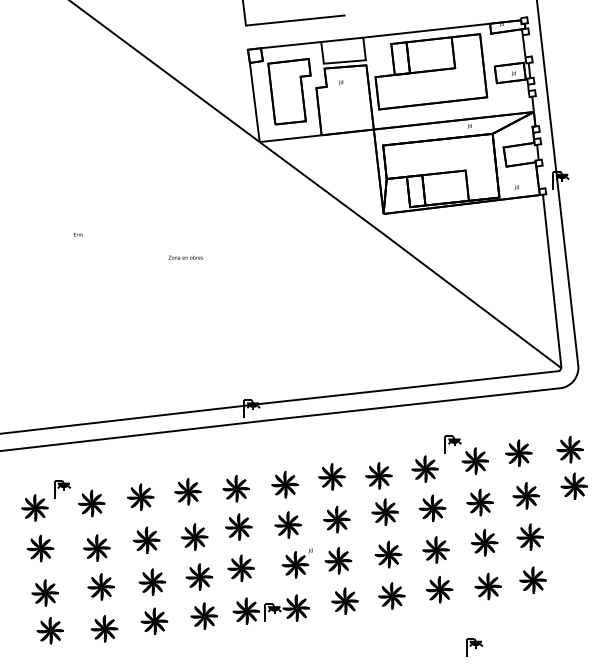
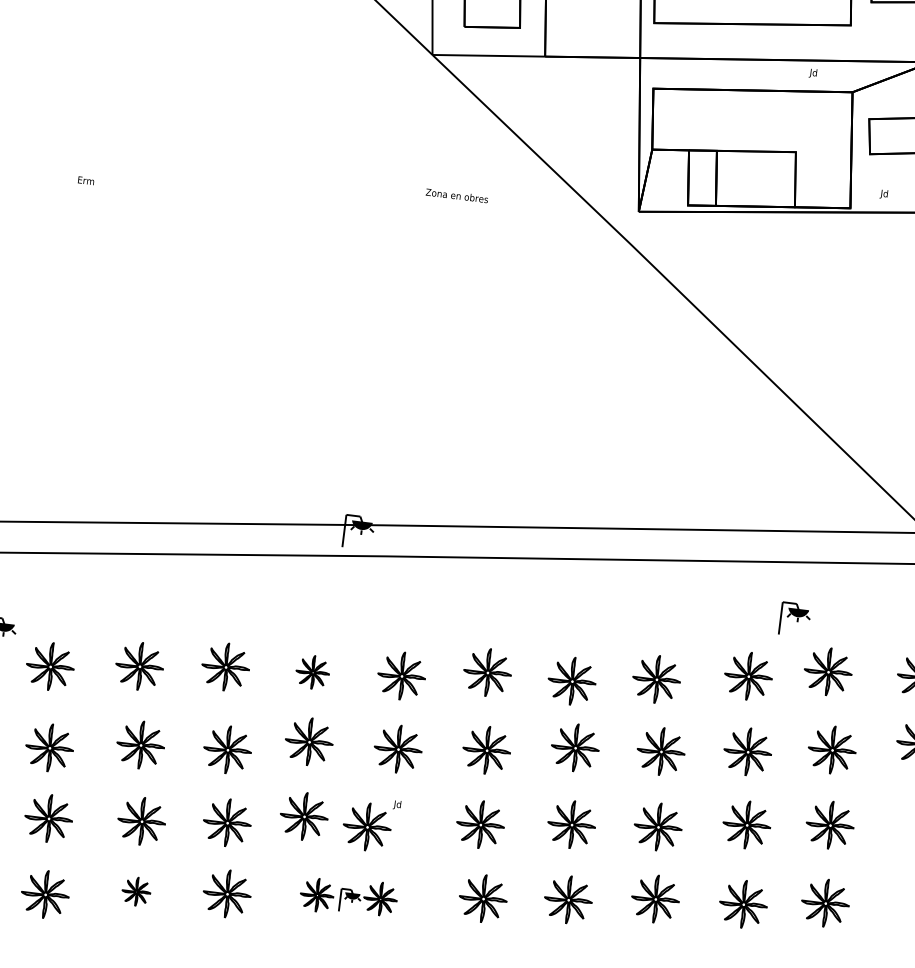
text: (185, 257) -> (456, 195), moved
part: (452, 444) -> (793, 618), moved
part: (235, 488) -> (311, 671), size x0.7
part: (296, 563) -> (369, 824), moved
part: (270, 609) -> (347, 896), size x0.7
part: (154, 620) -> (136, 890), size x0.6

